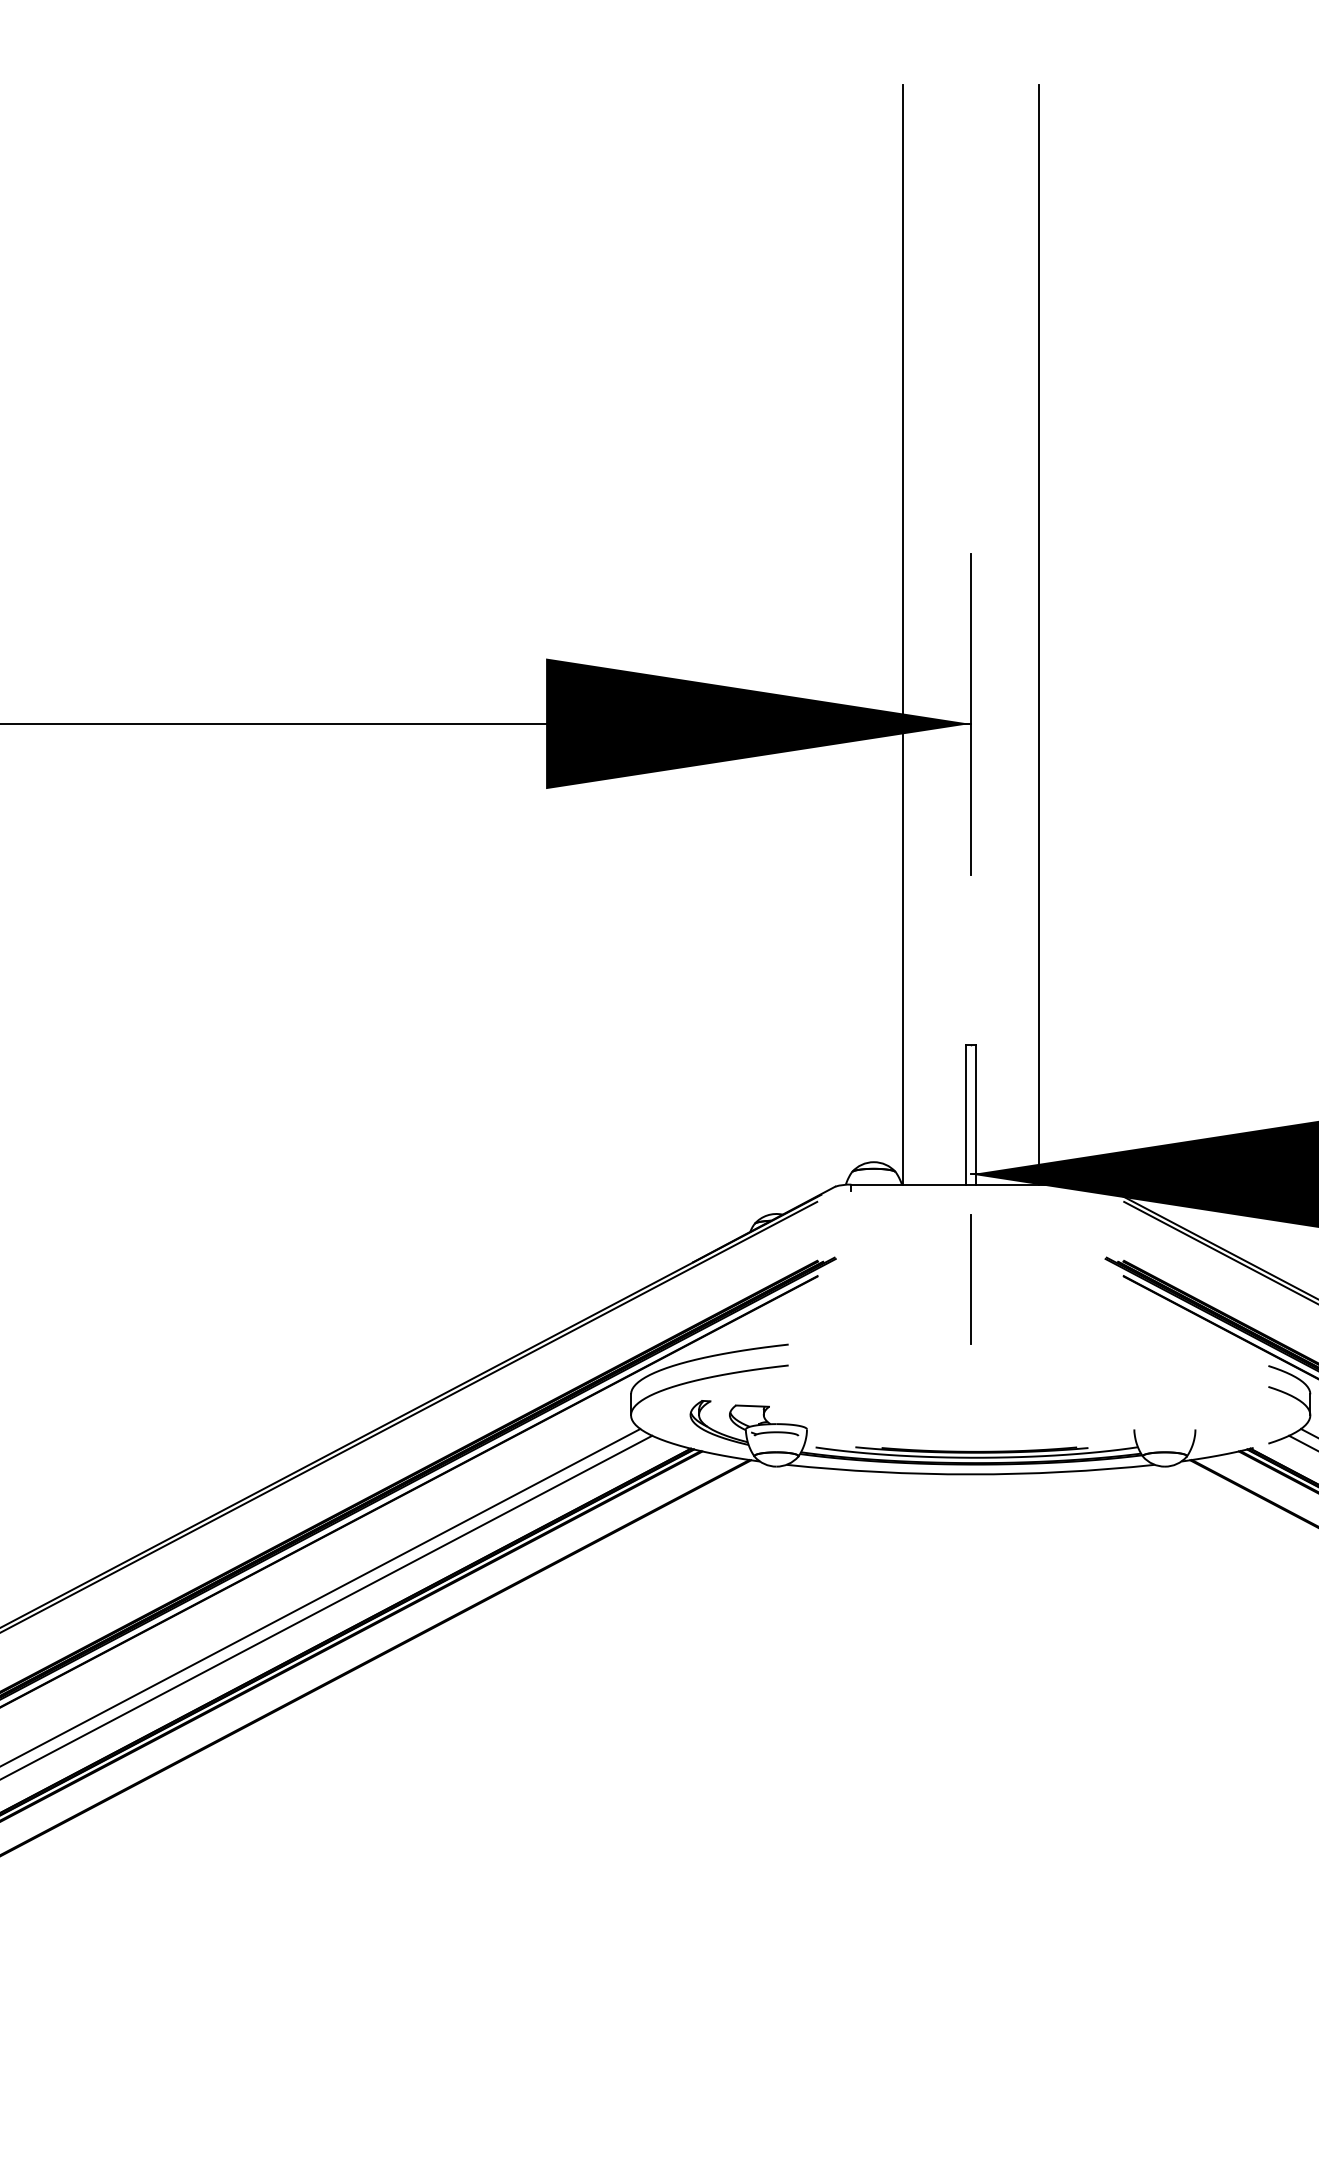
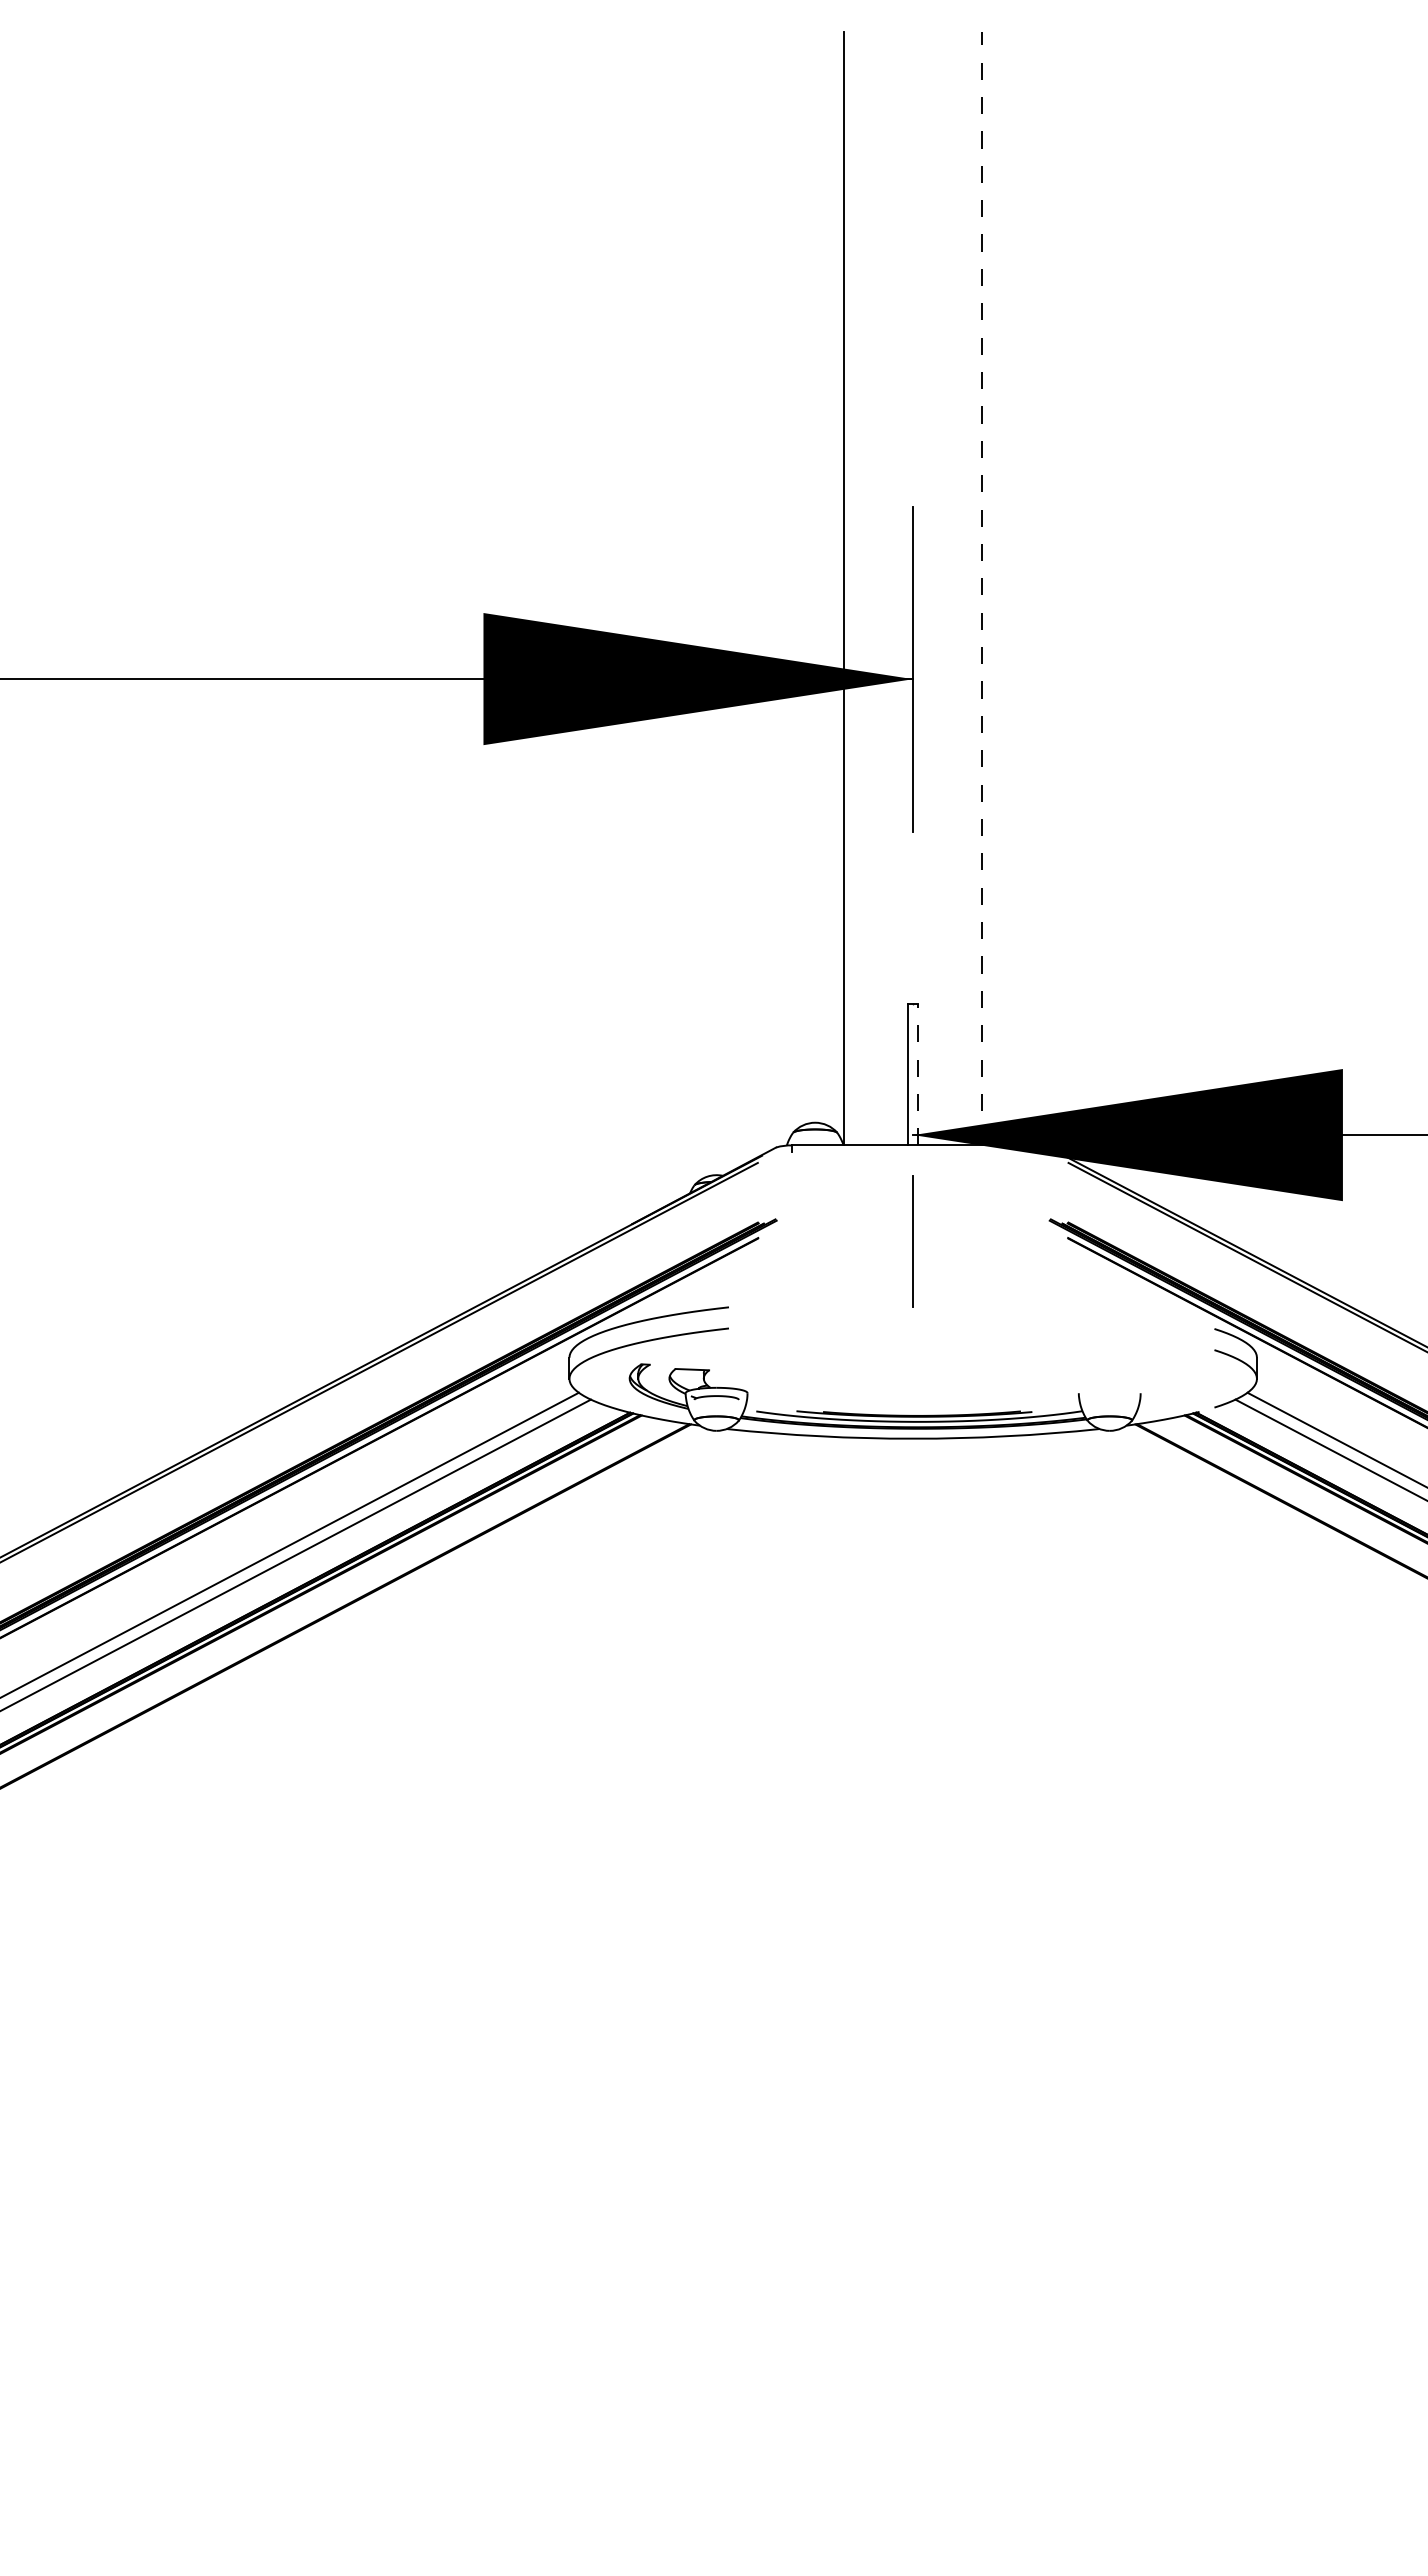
line: (1038, 634) -> (981, 588), solid -> dashed
line: (975, 1114) -> (918, 1074), solid -> dashed

